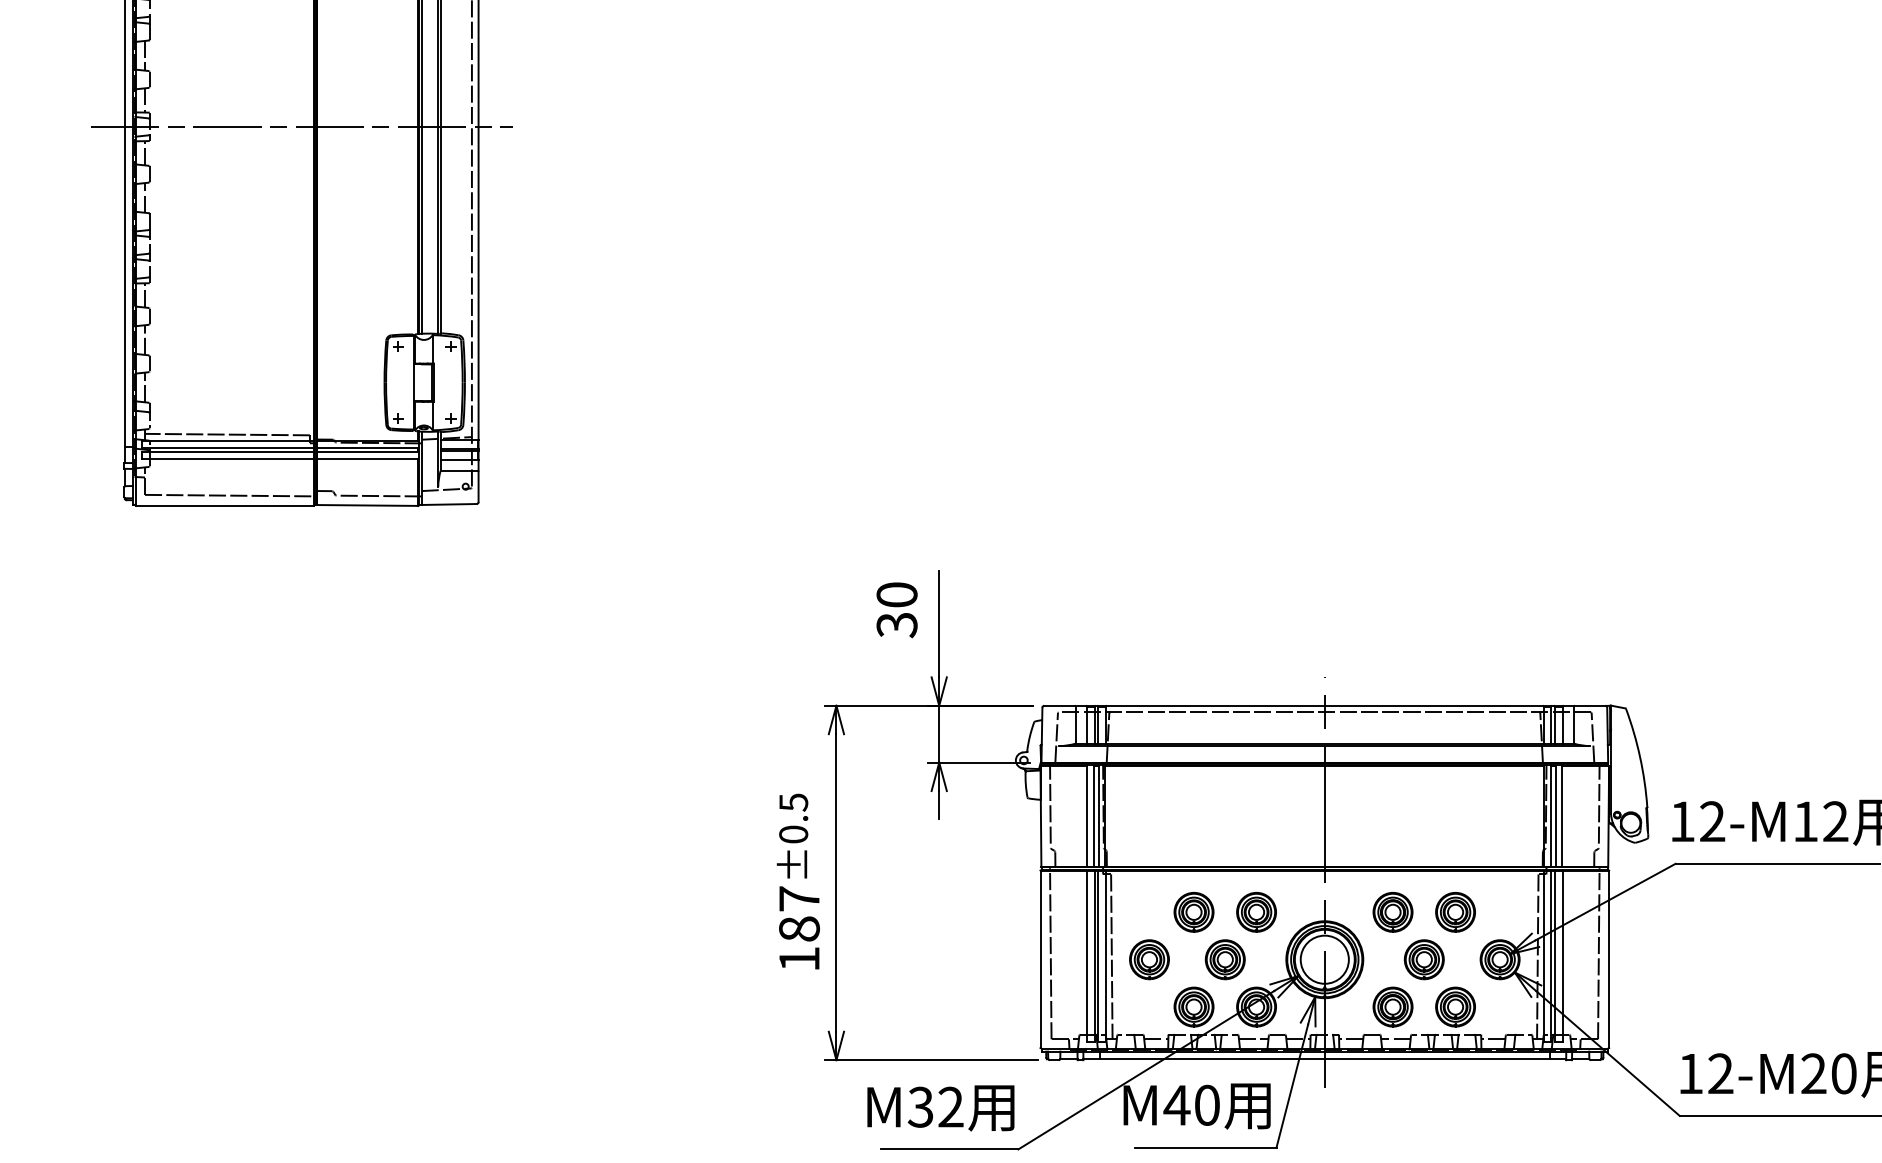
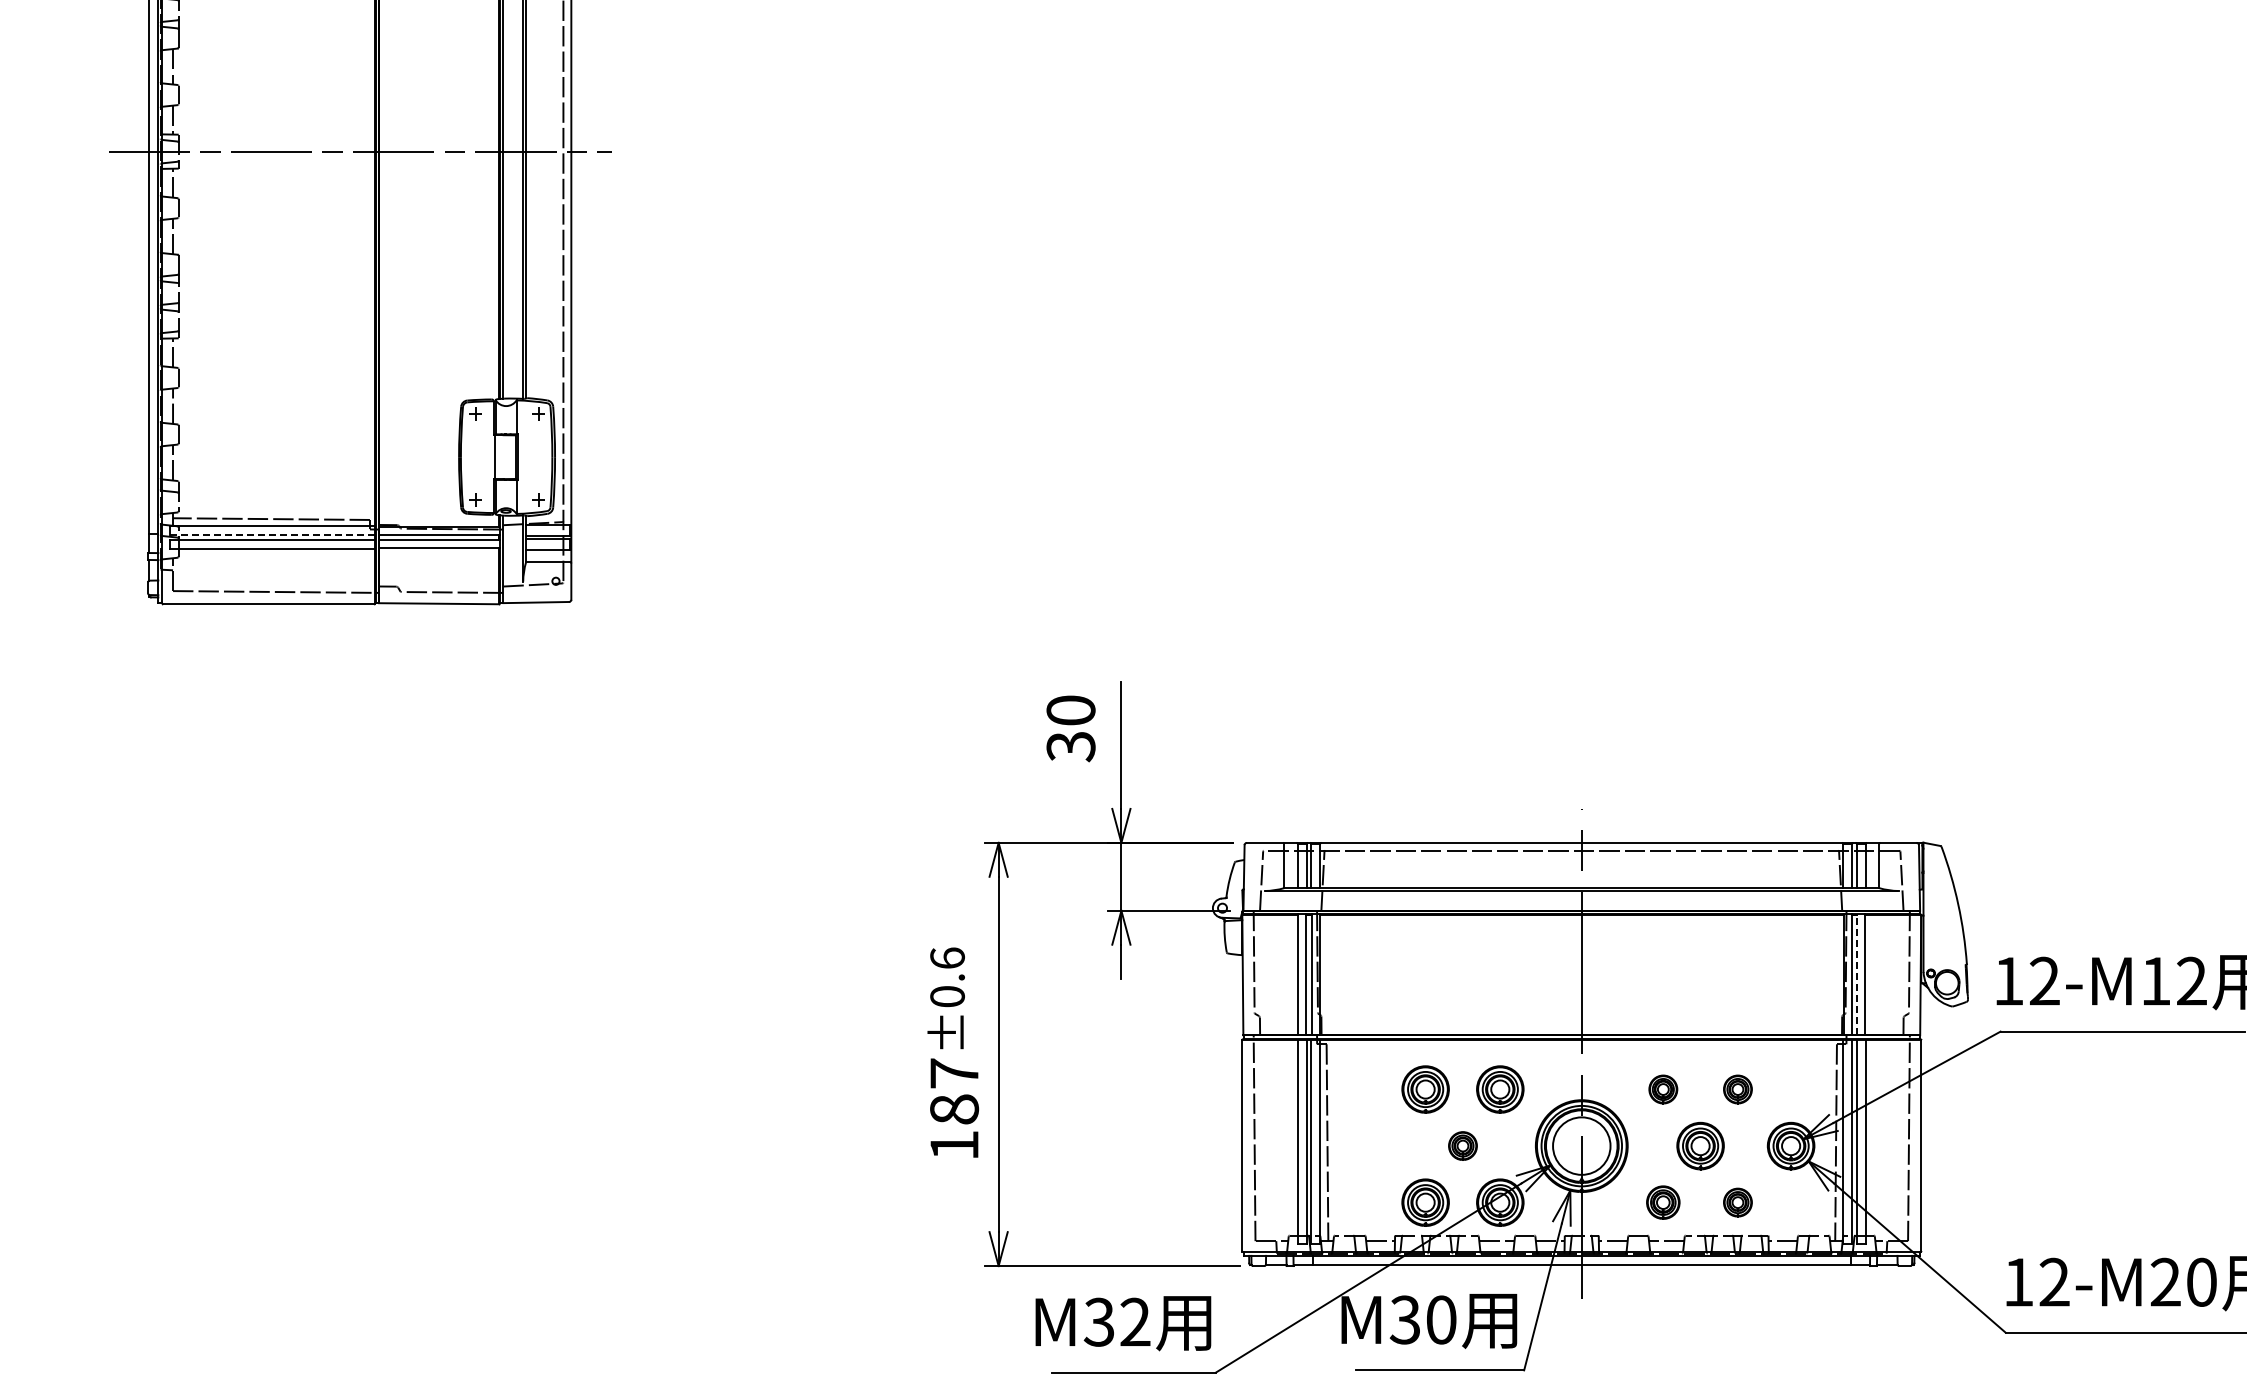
line: (227, 448) -> (271, 535), solid -> dashed
text: (793, 802) -> (947, 958), ±0.5 -> ±0.6
line: (1555, 816) -> (1857, 974), solid -> dashed
part: (1393, 912) -> (1663, 1089), size x0.6
part: (1455, 912) -> (1737, 1089), size x0.6
part: (1149, 959) -> (1372, 1145), removed
part: (1224, 959) -> (1462, 1145), size x0.6
part: (1393, 1006) -> (1663, 1202), size x0.7
part: (1455, 1006) -> (1737, 1202), size x0.6
text: (1177, 1104) -> (1405, 1319), M40 -> M30

